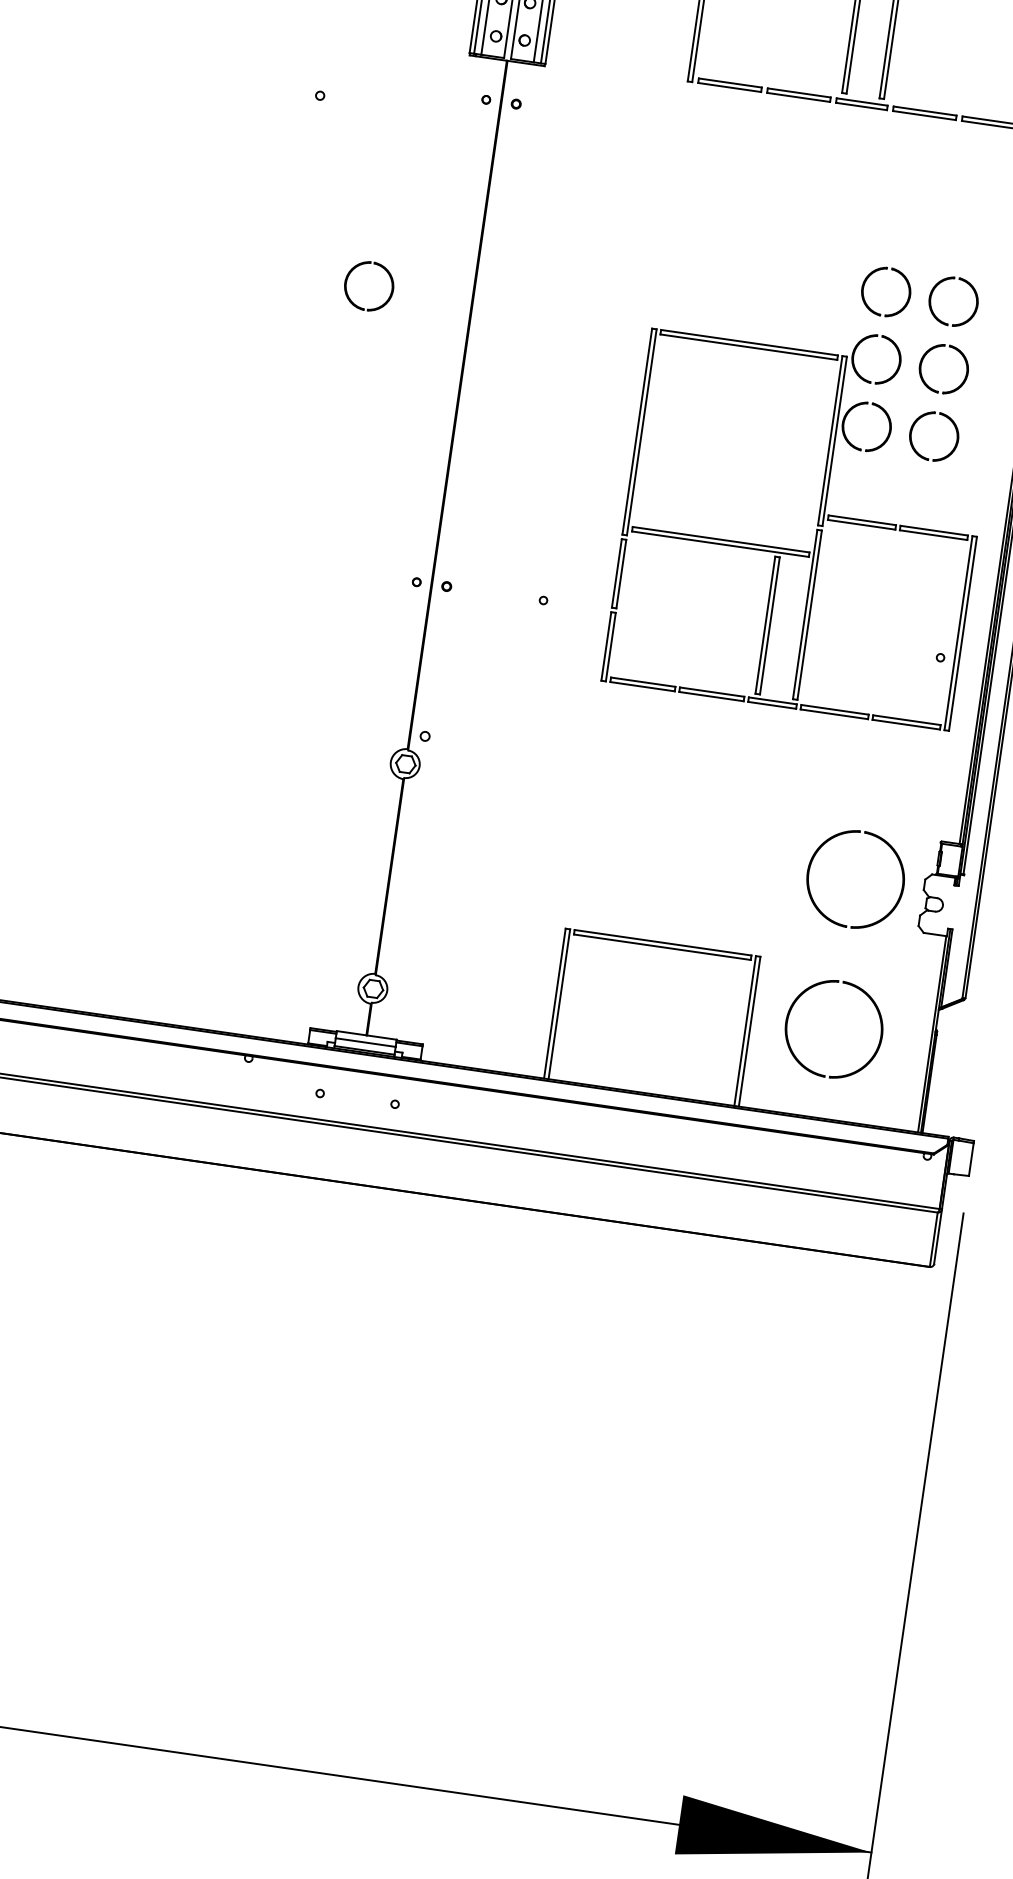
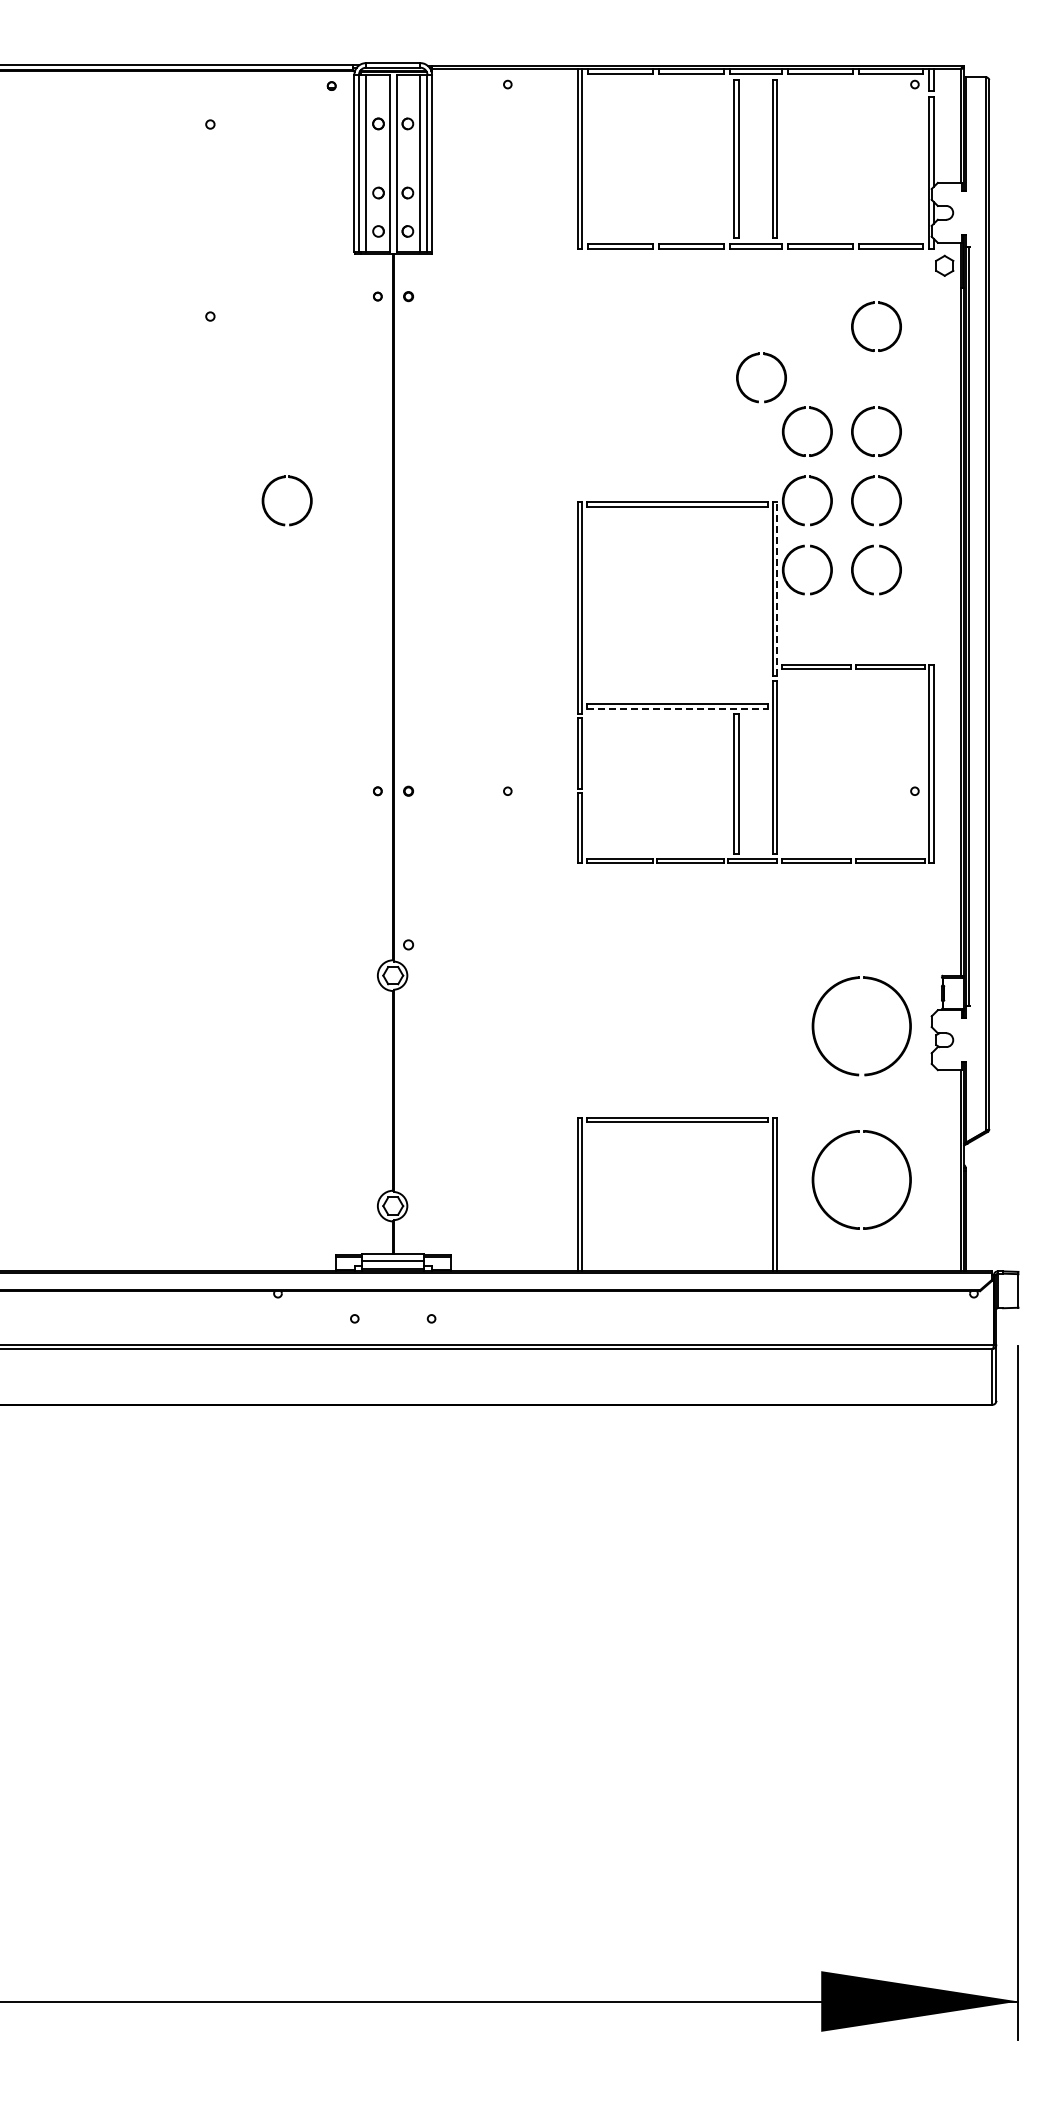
part: (964, 177) -> (869, 305), added
part: (845, 211) -> (754, 356), added
line: (834, 441) -> (777, 589), solid -> dashed
line: (720, 544) -> (677, 709), solid -> dashed

